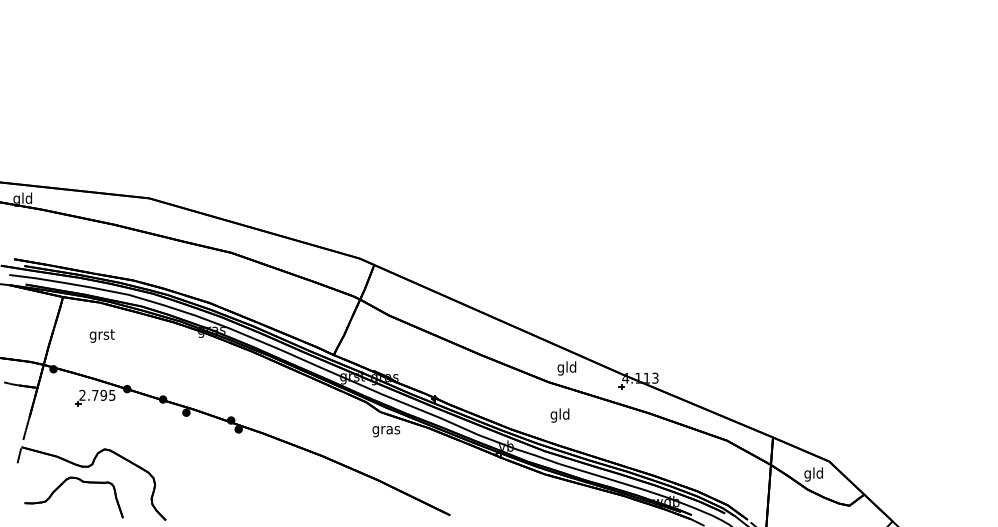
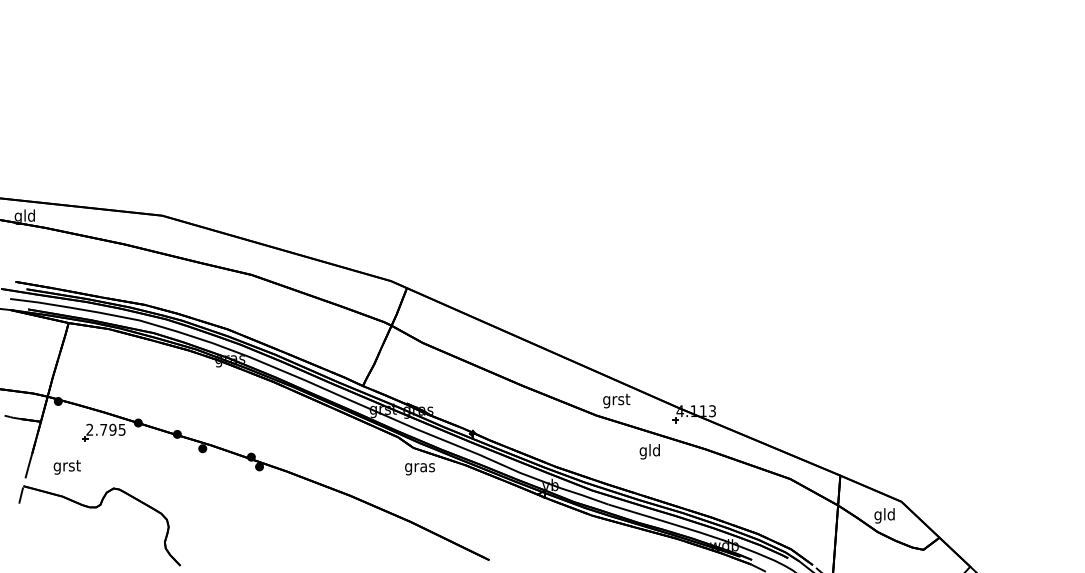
text: (101, 336) -> (66, 467), moved
text: (567, 368) -> (616, 400), gld -> grst
text: (559, 415) -> (649, 451), moved
part: (82, 482) -> (89, 524), removed

